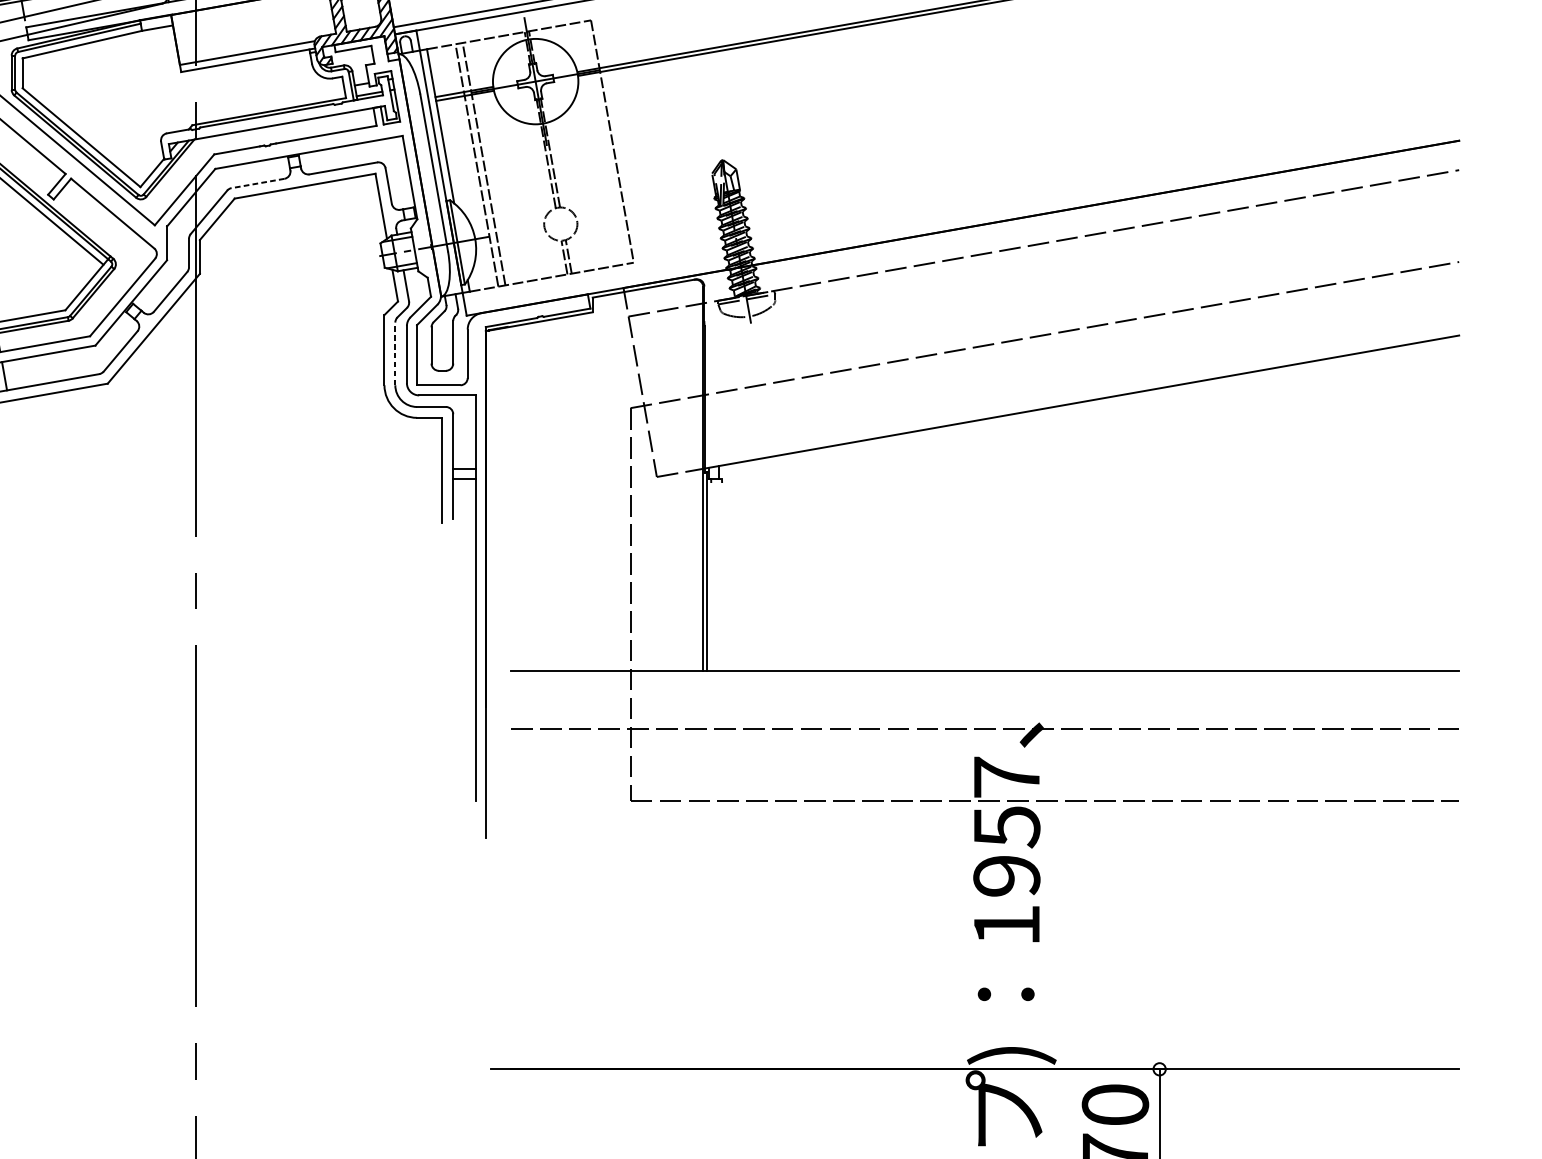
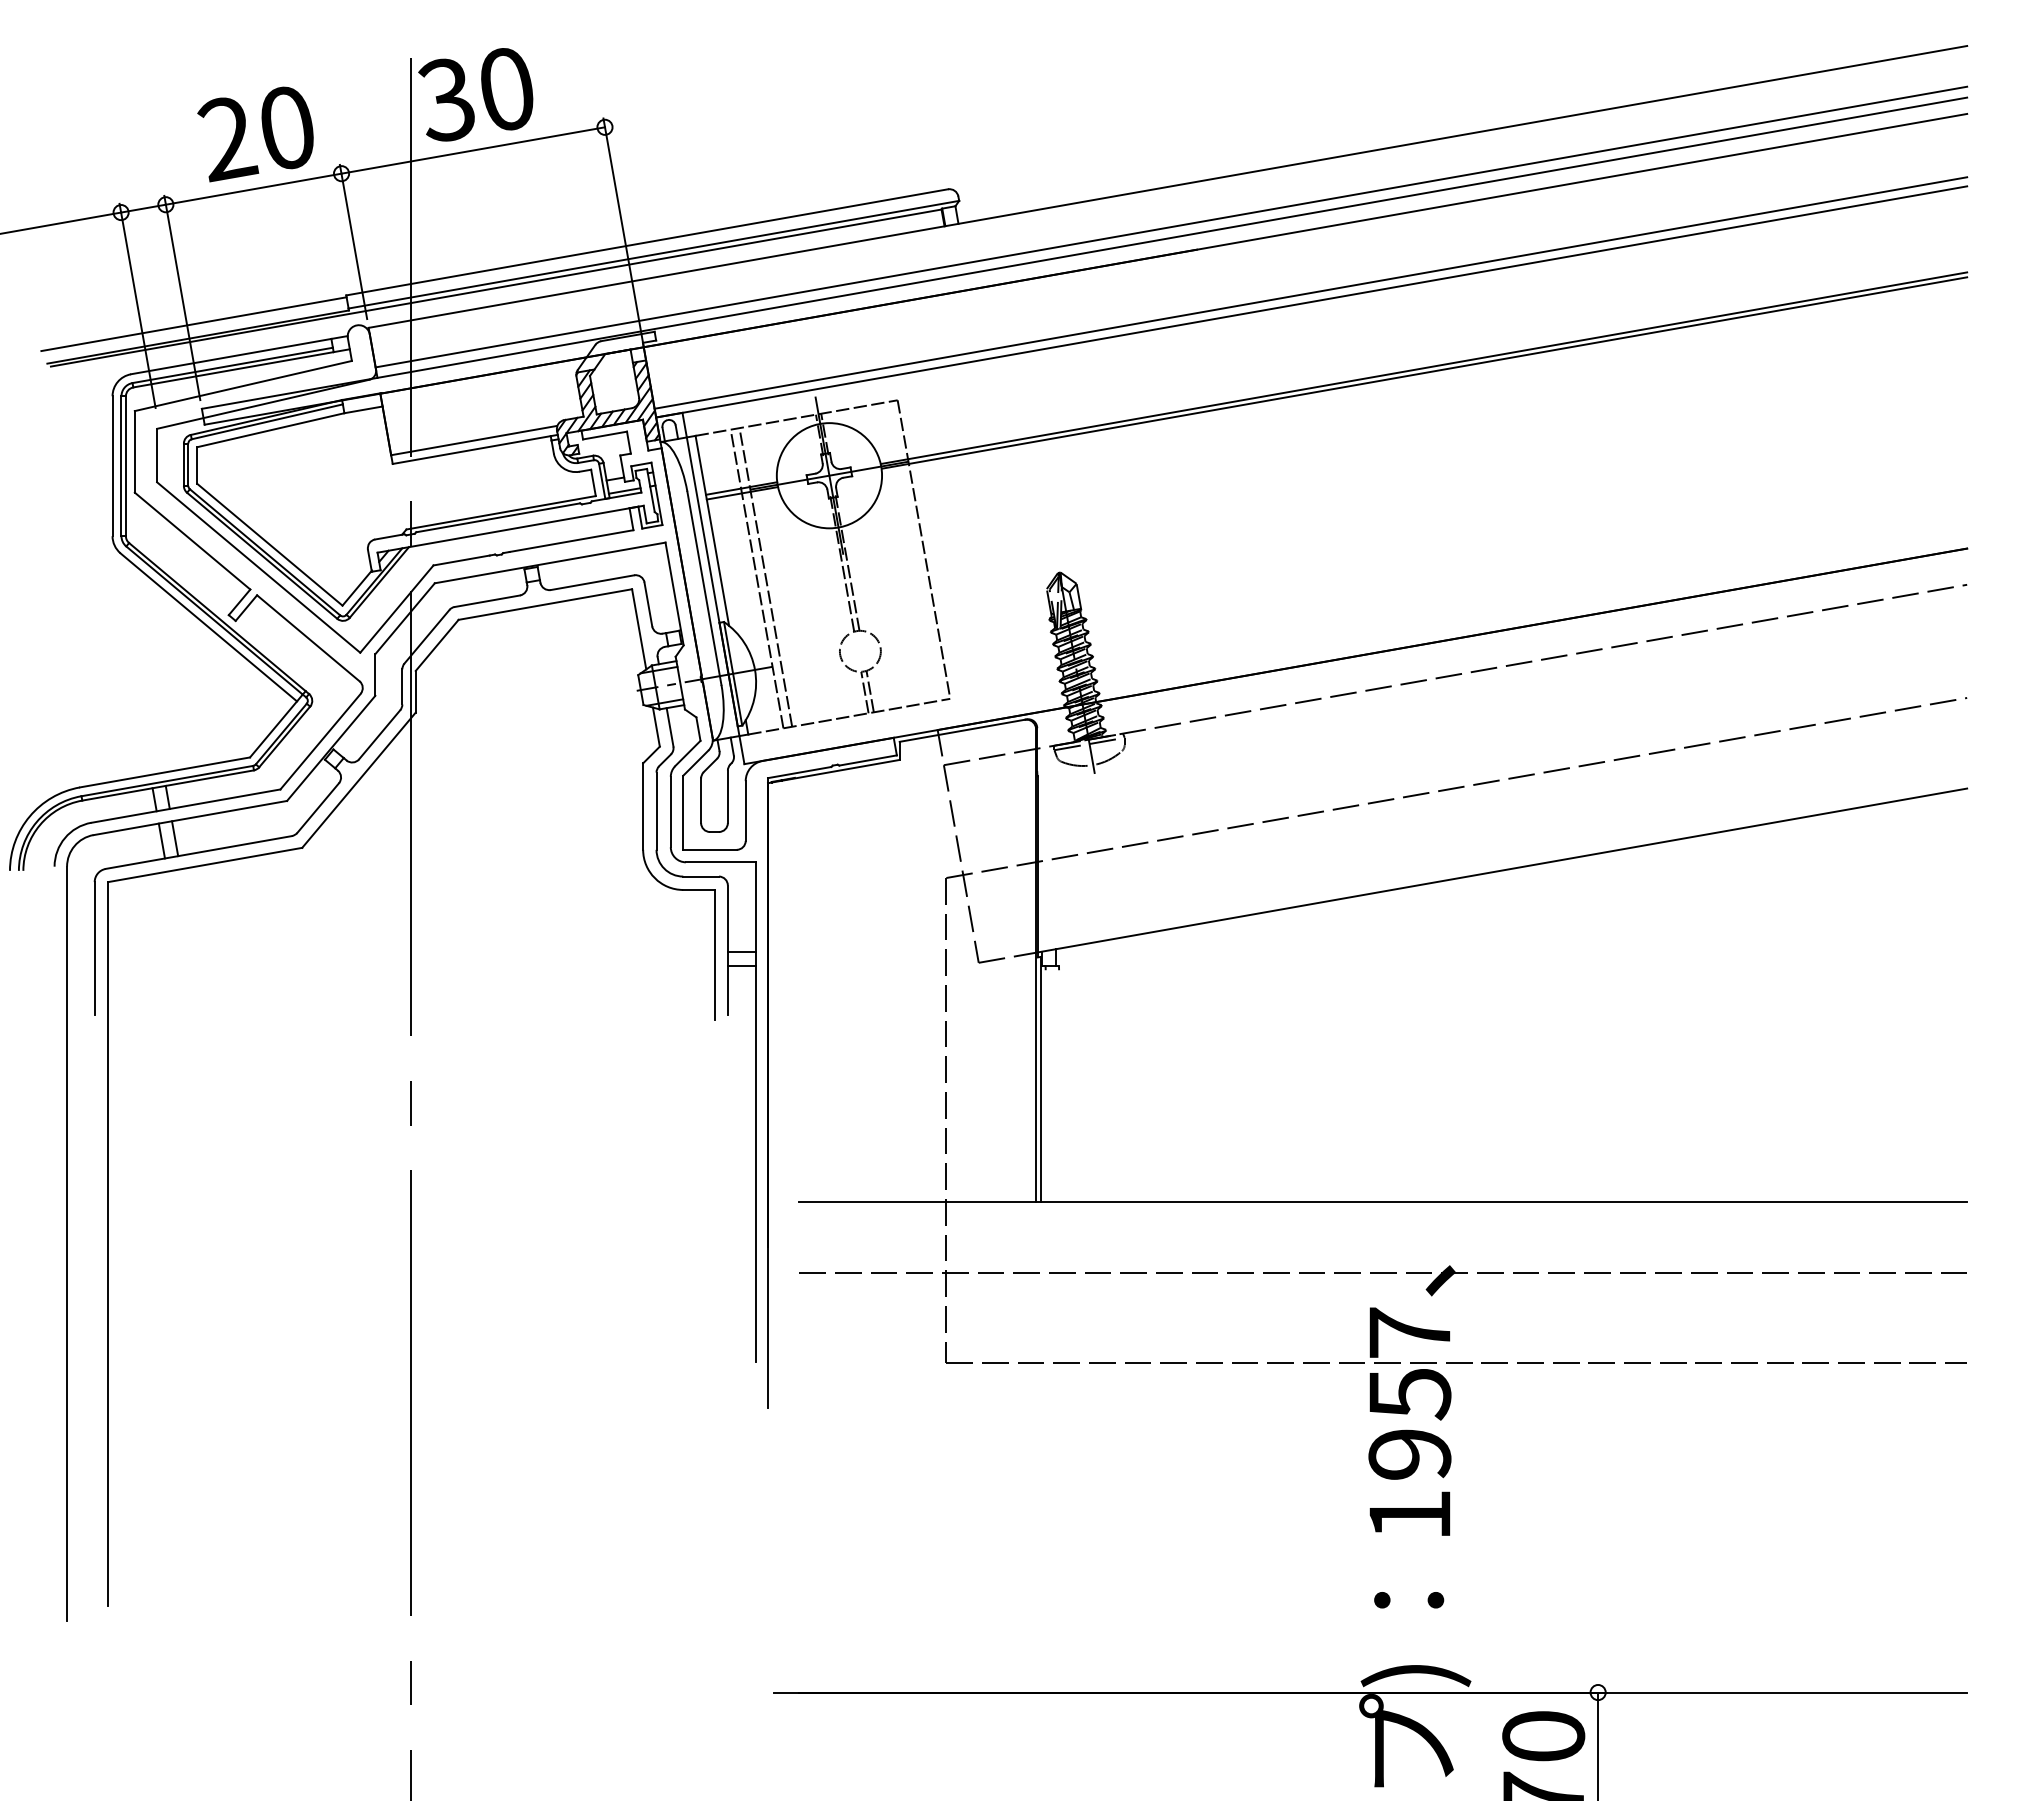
line: (257, 183) -> (486, 601), dashed -> solid
line: (395, 354) -> (656, 811), dashed -> solid

